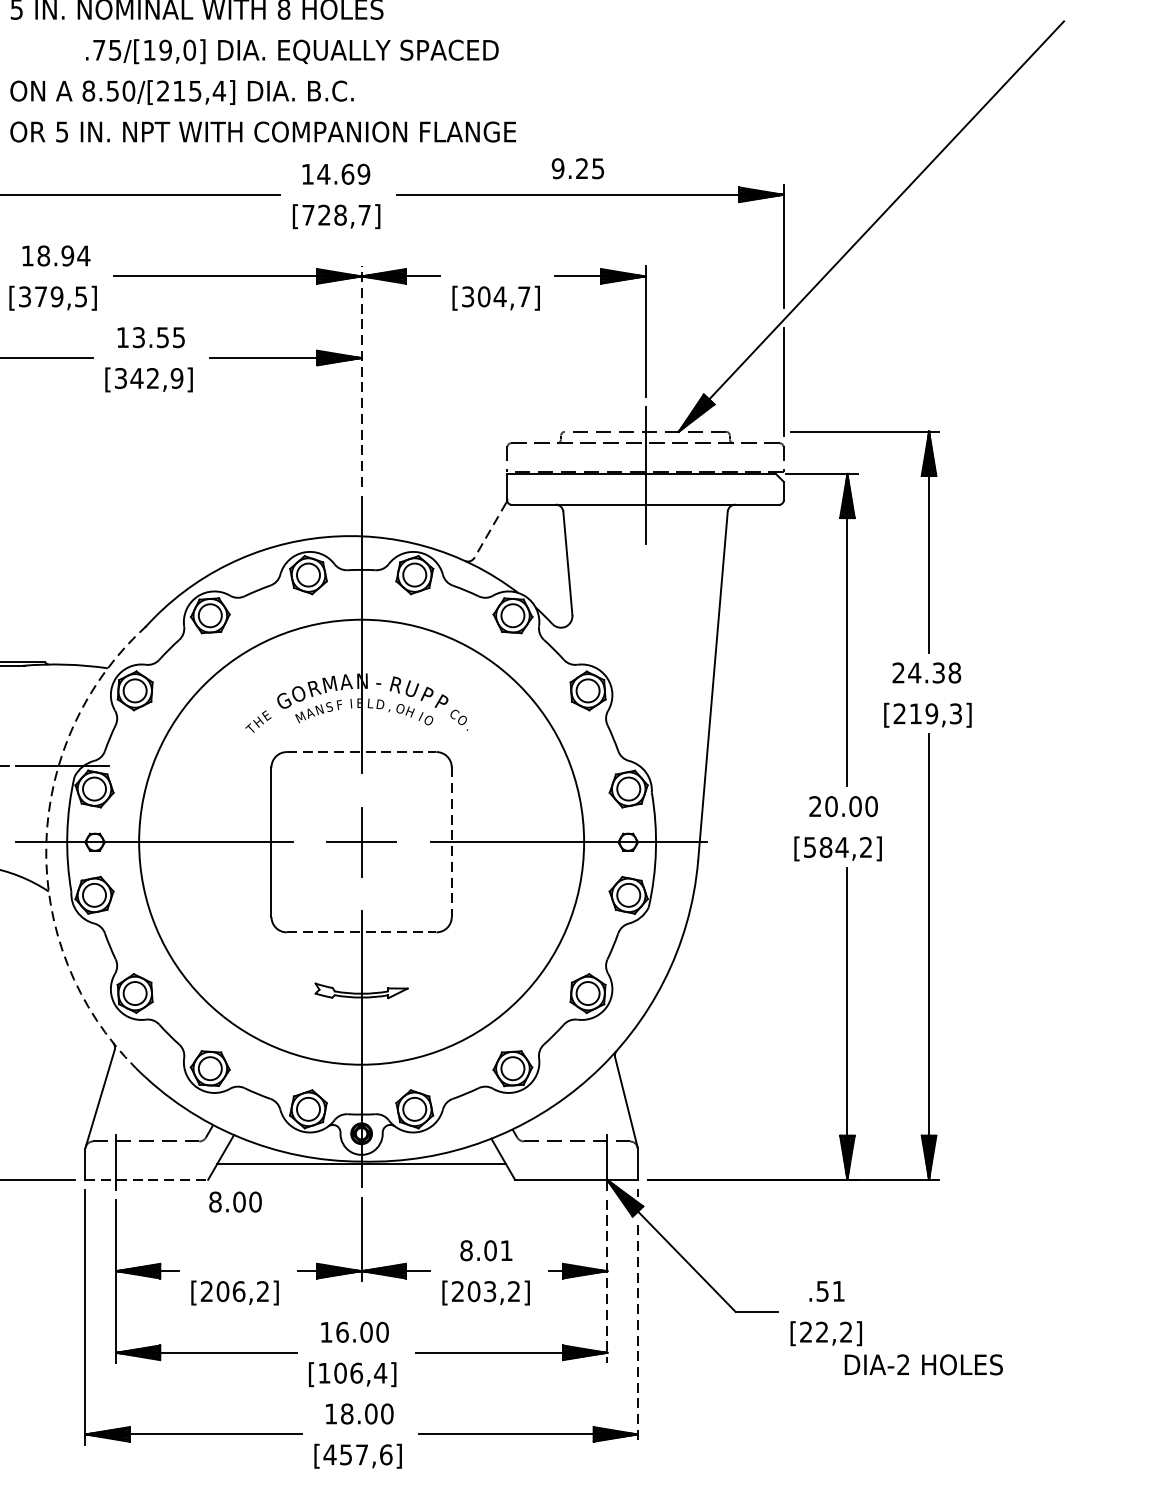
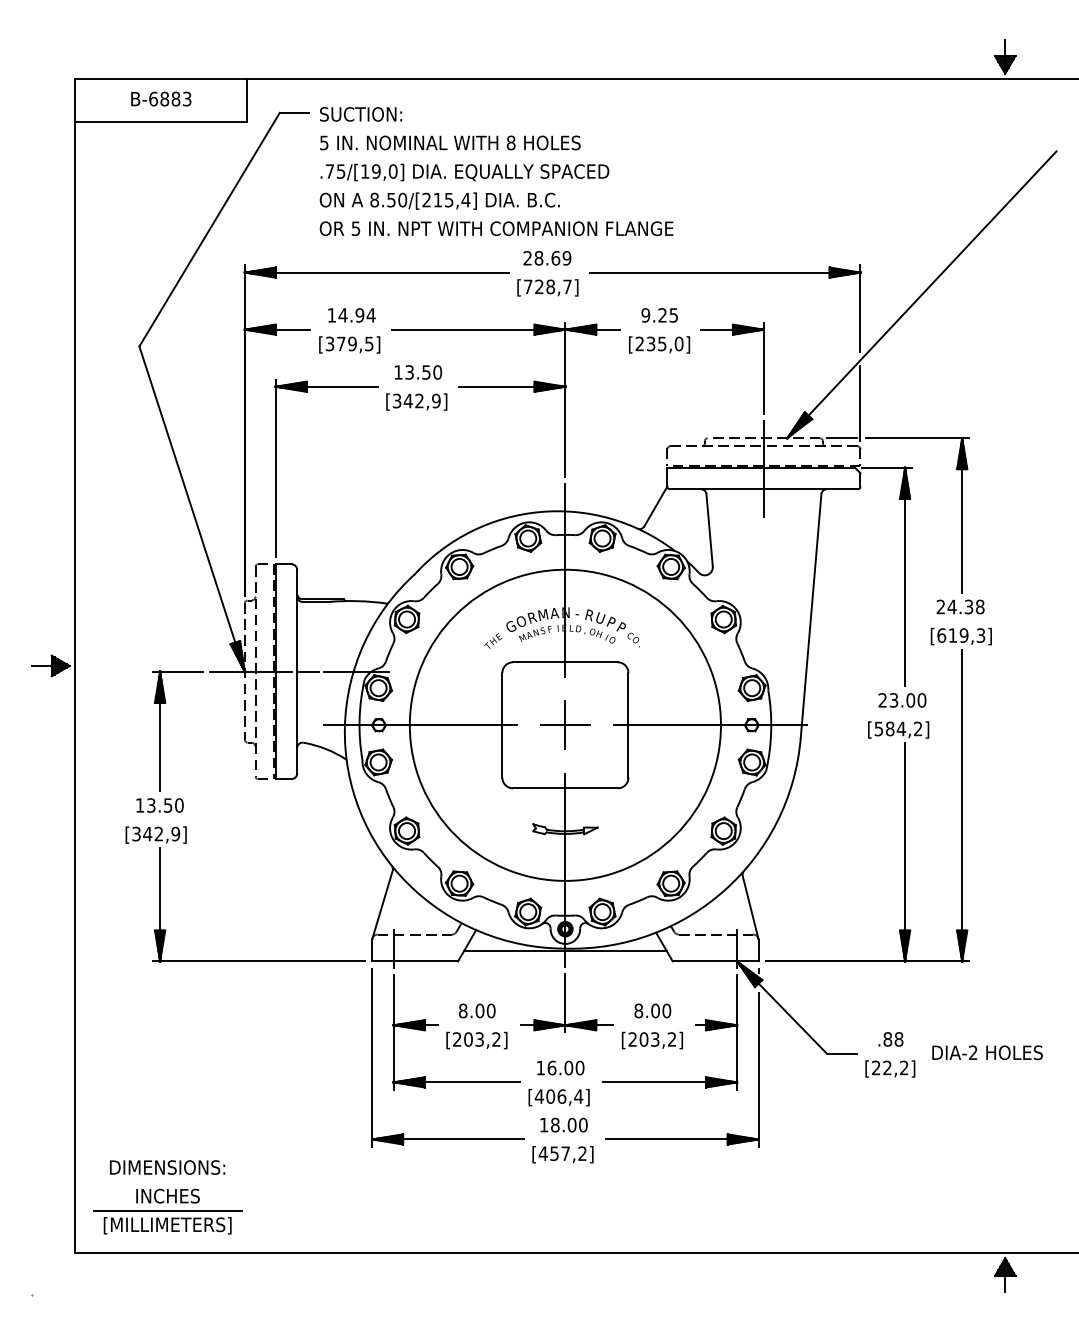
text: (291, 51) -> (464, 172), moved
text: (577, 168) -> (659, 315), moved
text: (316, 174) -> (533, 258), 14.69 -> 28.69
text: (42, 256) -> (342, 315), 18.94 -> 14.94
text: (496, 296) -> (659, 343), [304,7] -> [235,0]
text: (178, 337) -> (437, 372), 13.55 -> 13.50
line: (361, 376) -> (565, 399), dashed -> solid
line: (756, 432) -> (841, 438), added
line: (490, 530) -> (655, 507), dashed -> solid
text: (899, 713) -> (941, 635), [219,3] -> [619,3]
line: (361, 752) -> (565, 662), dashed -> solid
text: (830, 806) -> (893, 700), 20.00 -> 23.00
line: (451, 842) -> (628, 725), dashed -> solid
arc: (45, 843) -> (344, 726), dashed -> solid
line: (361, 932) -> (565, 788), dashed -> solid
line: (147, 1179) -> (415, 961), dashed -> solid
text: (234, 1201) -> (476, 1010), moved
text: (506, 1250) -> (666, 1010), 8.01 -> 8.00
line: (607, 1281) -> (737, 1032), dashed -> solid
text: (238, 1291) -> (479, 1039), [206,2] -> [203,2]
text: (830, 1291) -> (893, 1039), .51 -> .88
line: (637, 1334) -> (758, 1069), dashed -> solid
text: (923, 1364) -> (987, 1052), moved
text: (324, 1373) -> (539, 1096), [106,4] -> [406,4]
text: (386, 1454) -> (582, 1153), [457,6] -> [457,2]

